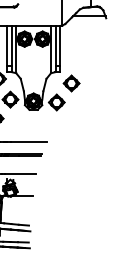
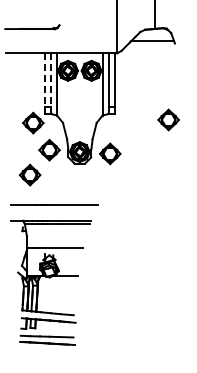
line: (6, 46) -> (44, 80), solid -> dashed
line: (11, 46) -> (50, 80), solid -> dashed
part: (71, 83) -> (168, 119), moved

